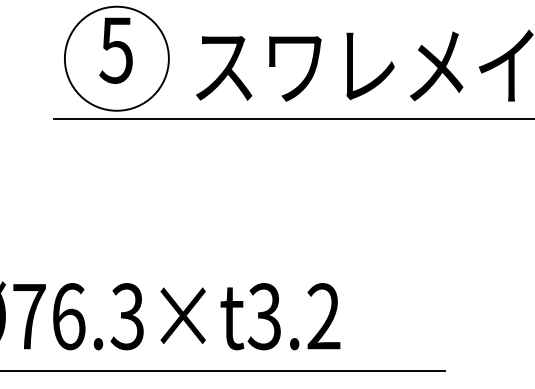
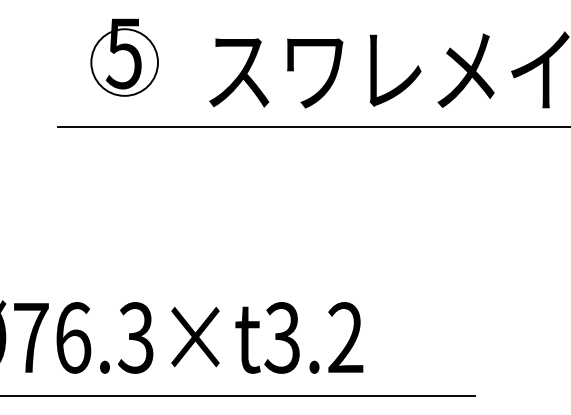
circle: (116, 58) -> (124, 62), size x0.6

